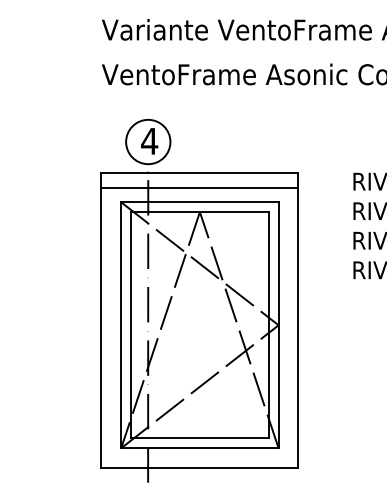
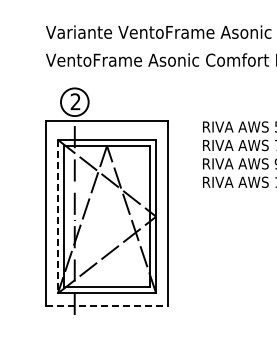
text: (149, 140) -> (75, 101), 4 -> 2
line: (199, 187) -> (106, 130), removed
line: (120, 325) -> (57, 216), solid -> dashed
line: (200, 467) -> (107, 305), solid -> dashed

